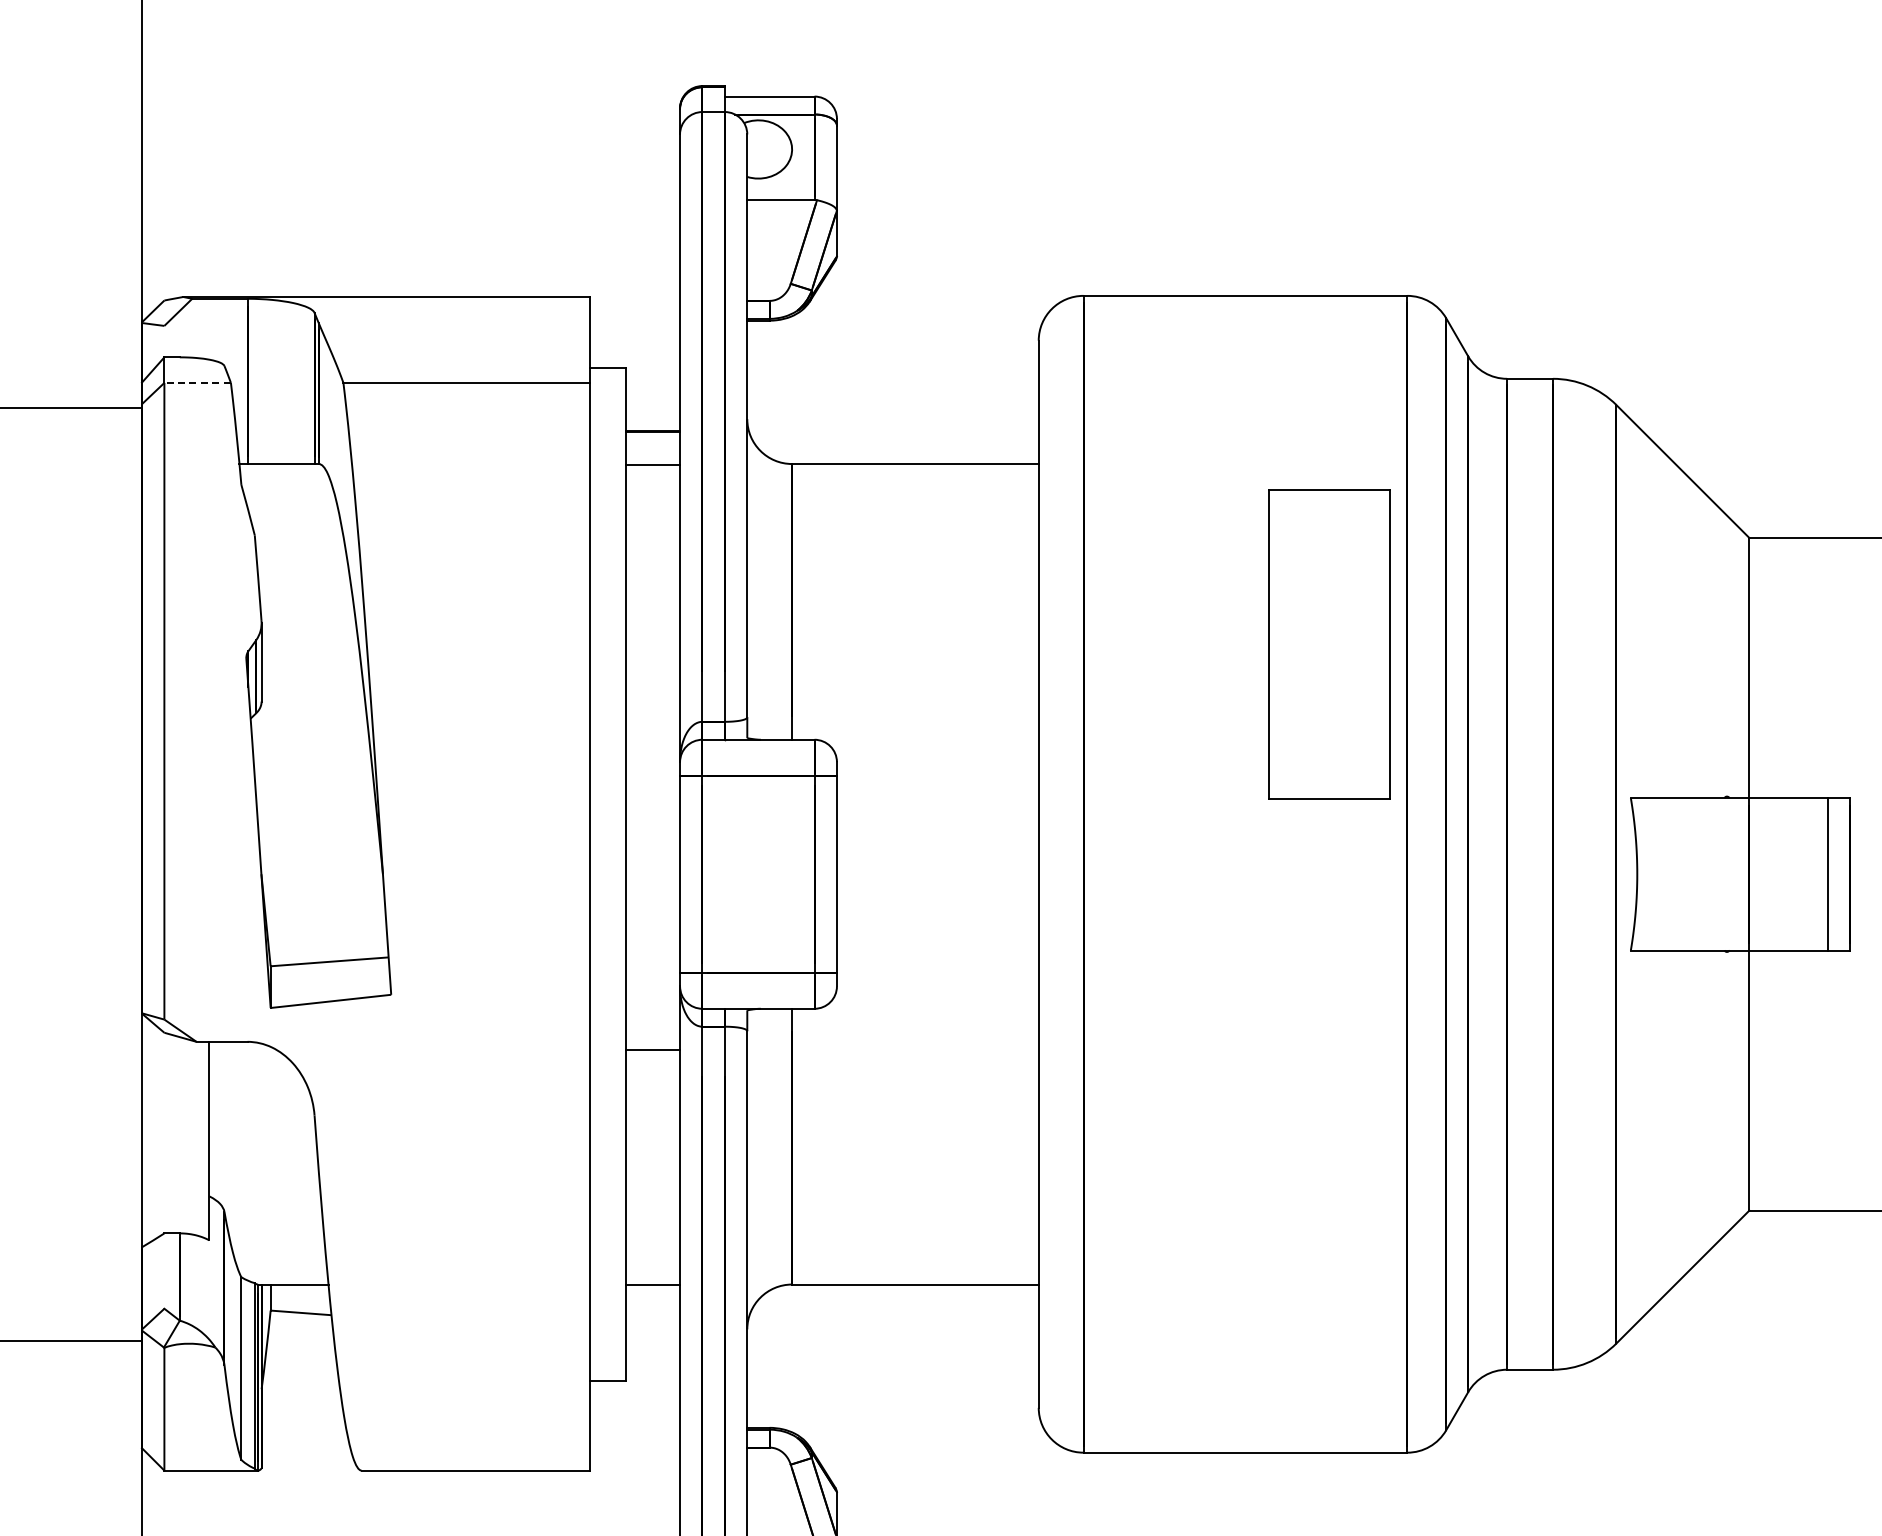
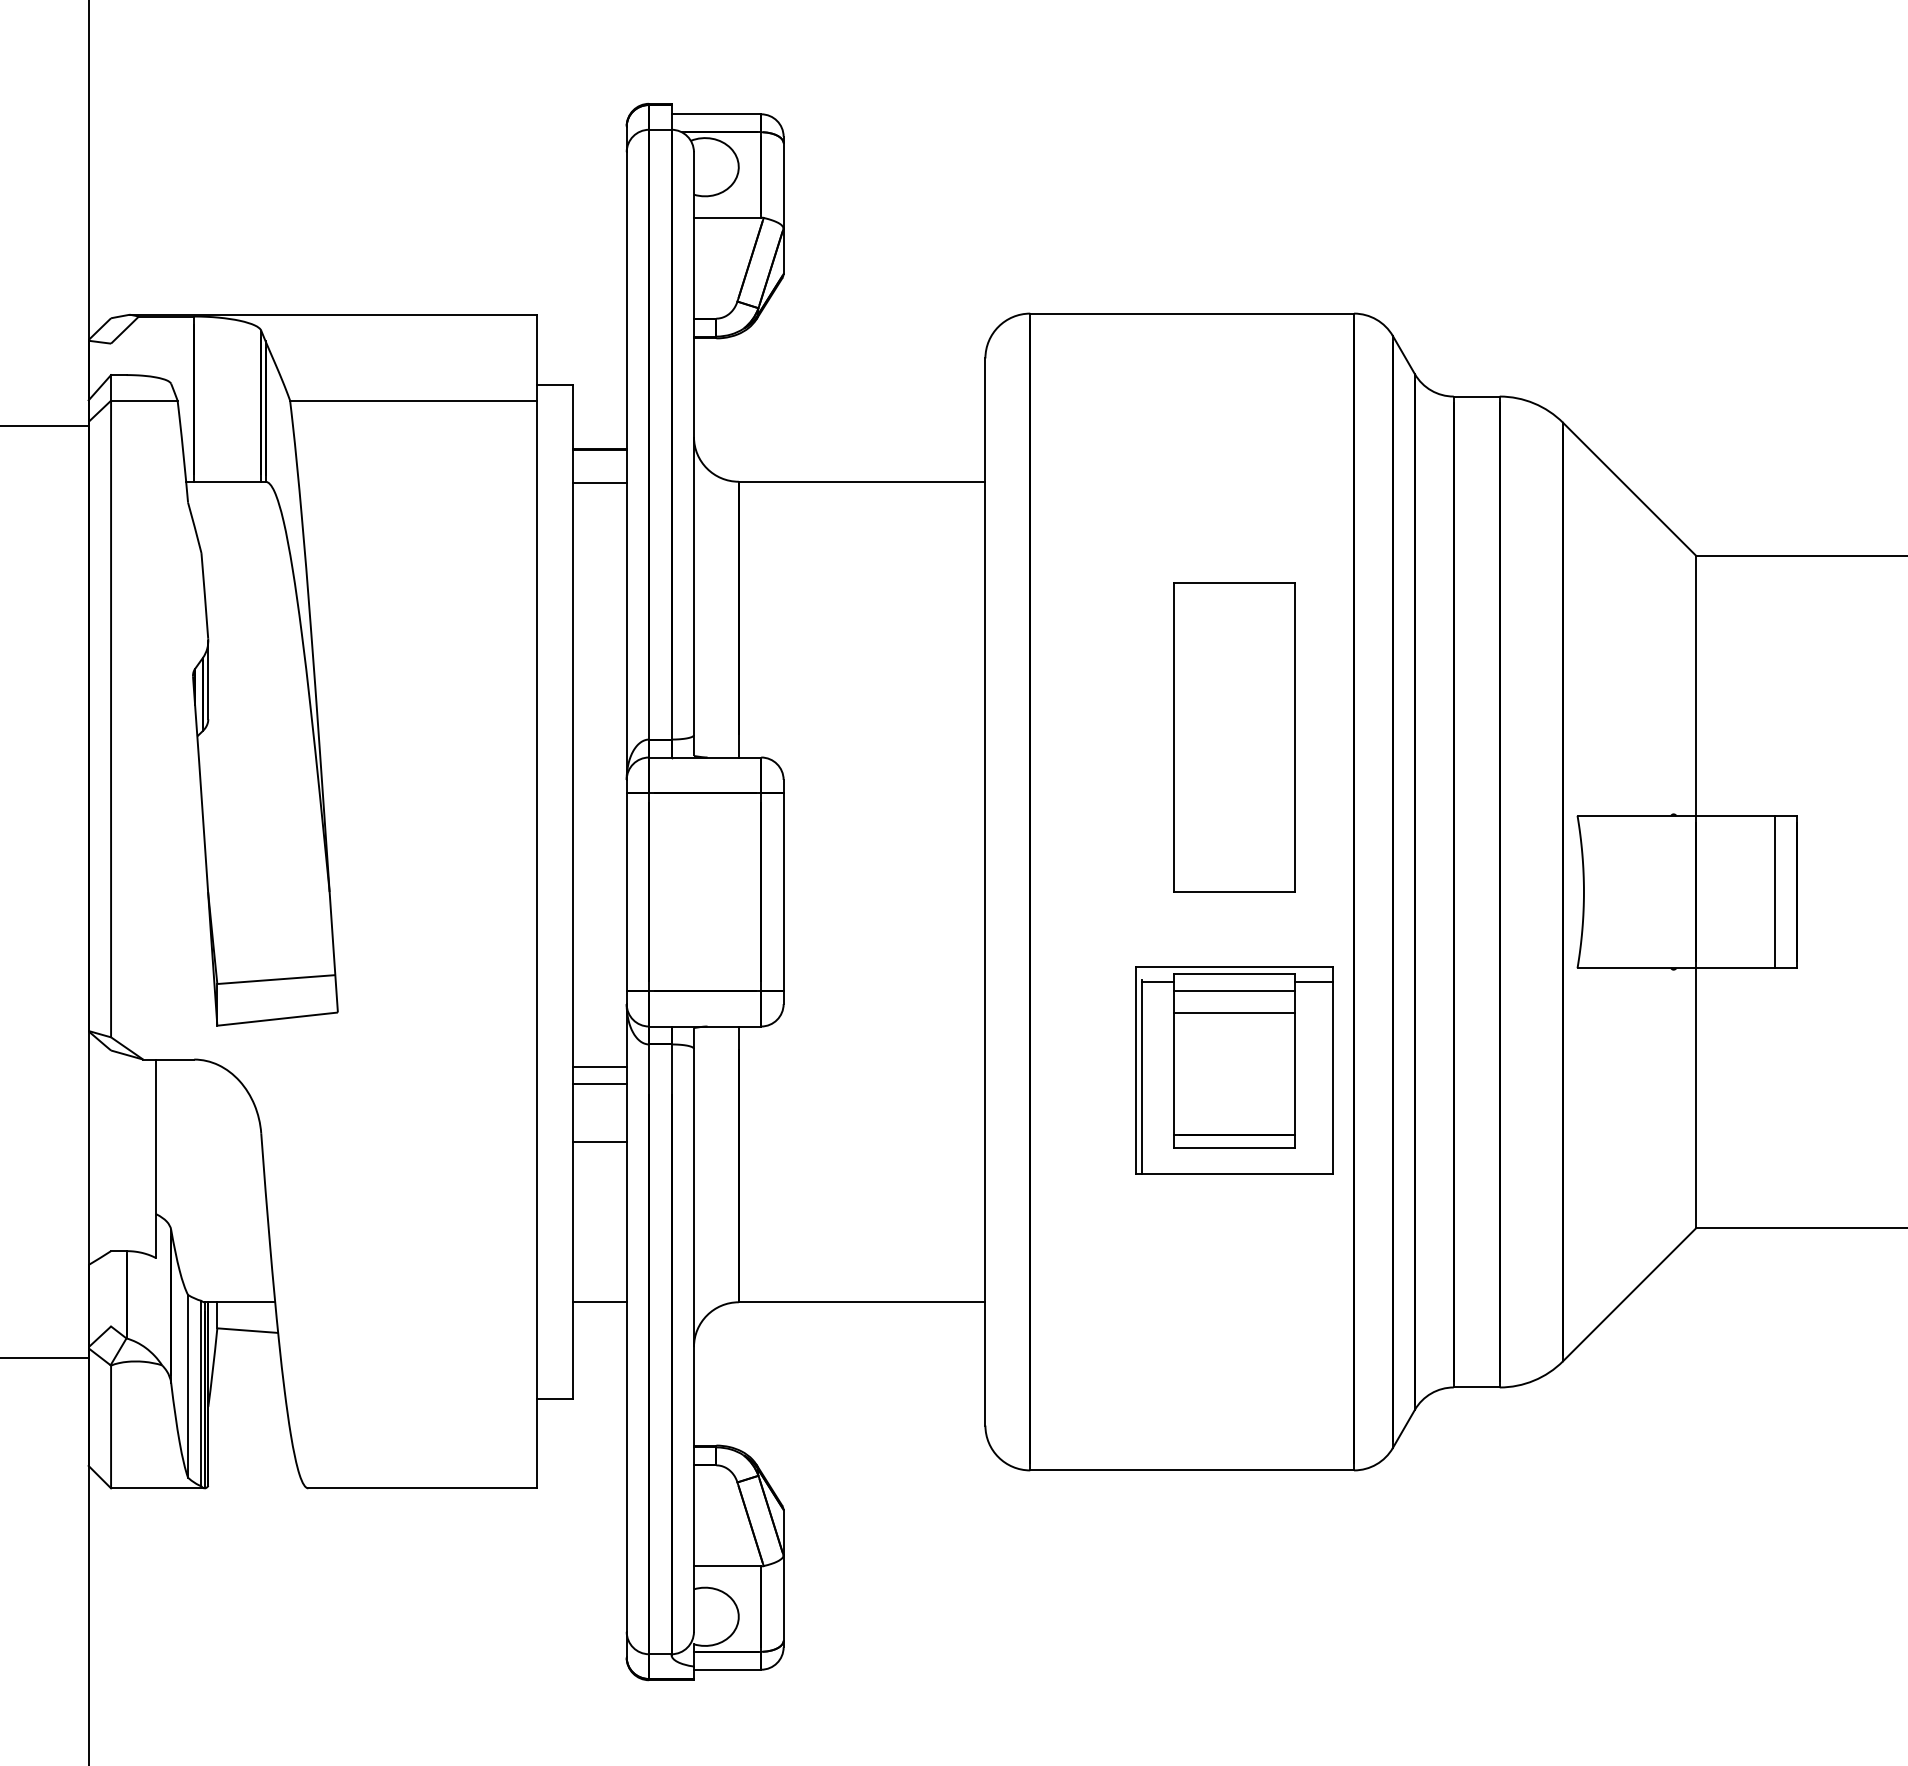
line: (196, 382) -> (143, 400), dashed -> solid
part: (1329, 644) -> (1234, 737), moved
part: (1287, 1052) -> (1234, 1070), added
line: (652, 1065) -> (599, 1083), added
line: (652, 1124) -> (599, 1142), added

